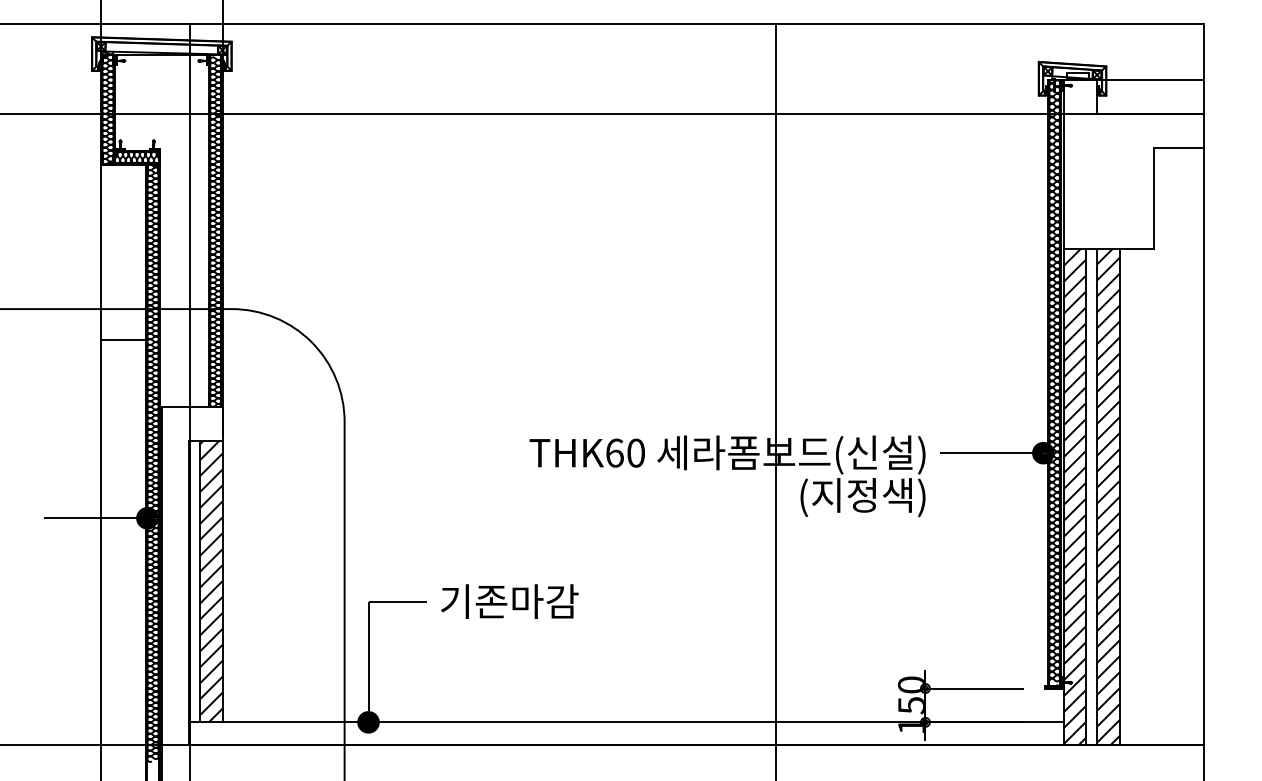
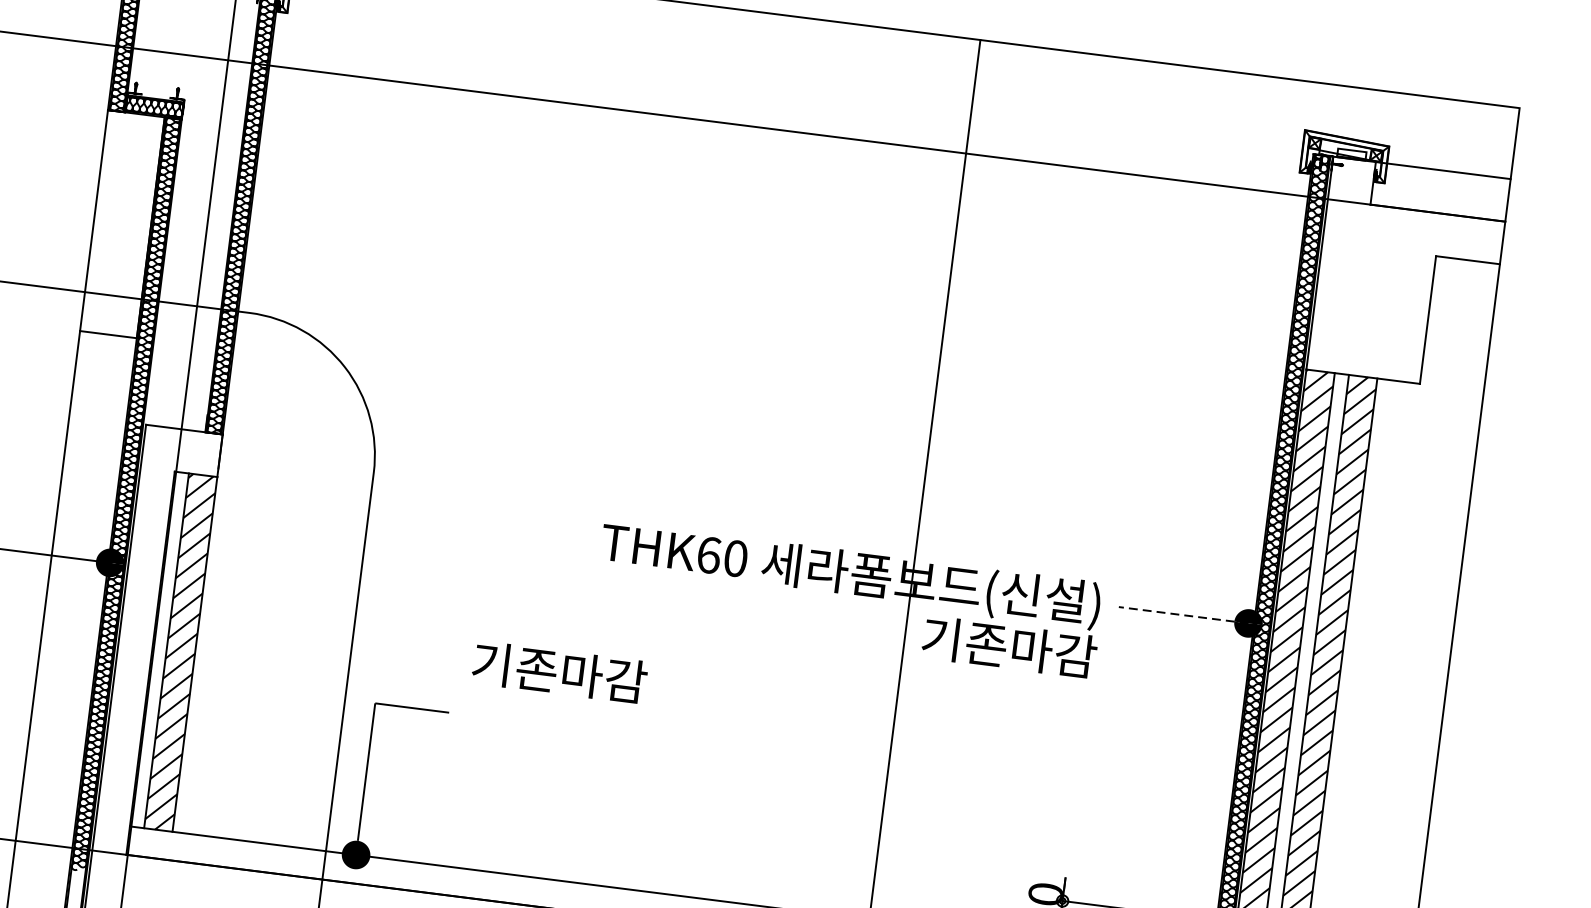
line: (991, 453) -> (1183, 615), solid -> dashed
text: (858, 497) -> (1008, 649), (지정색) -> 기존마감
text: (509, 601) -> (559, 672), moved

